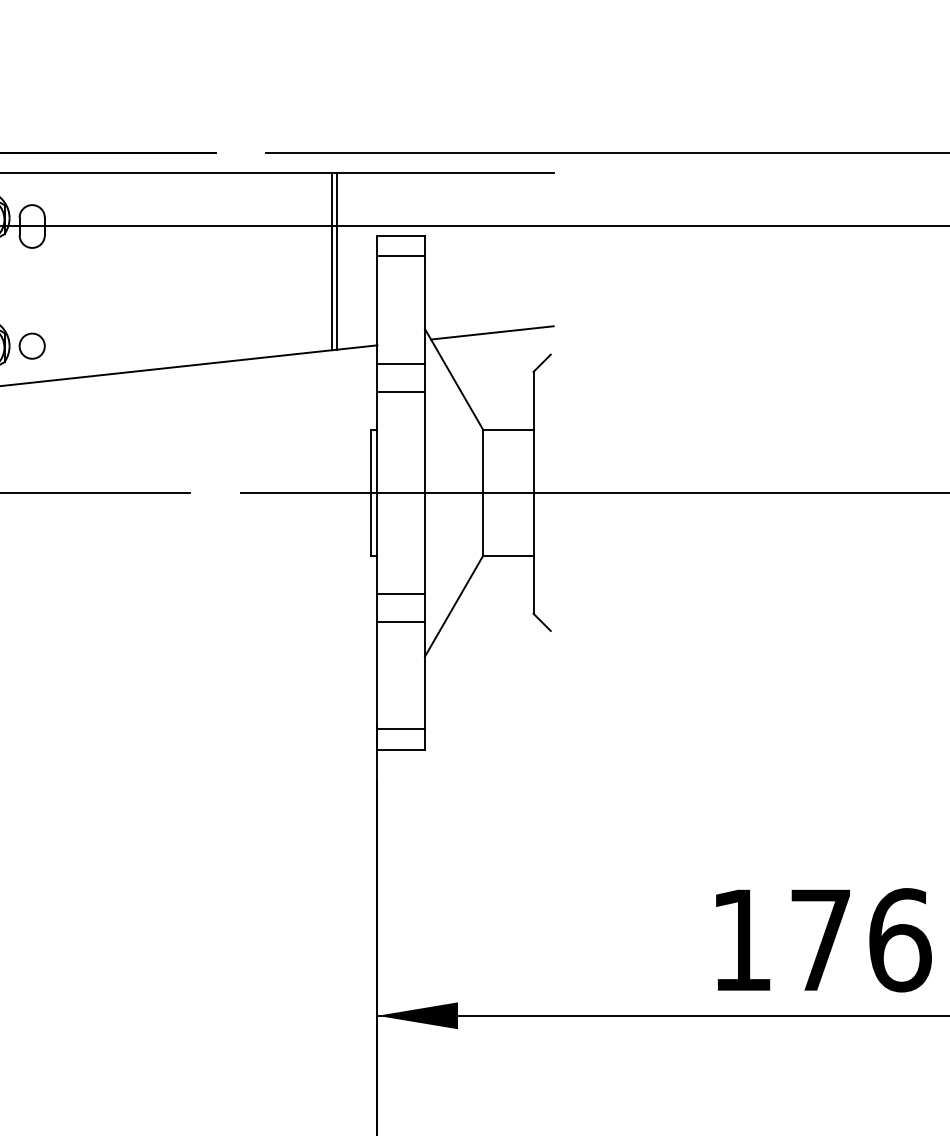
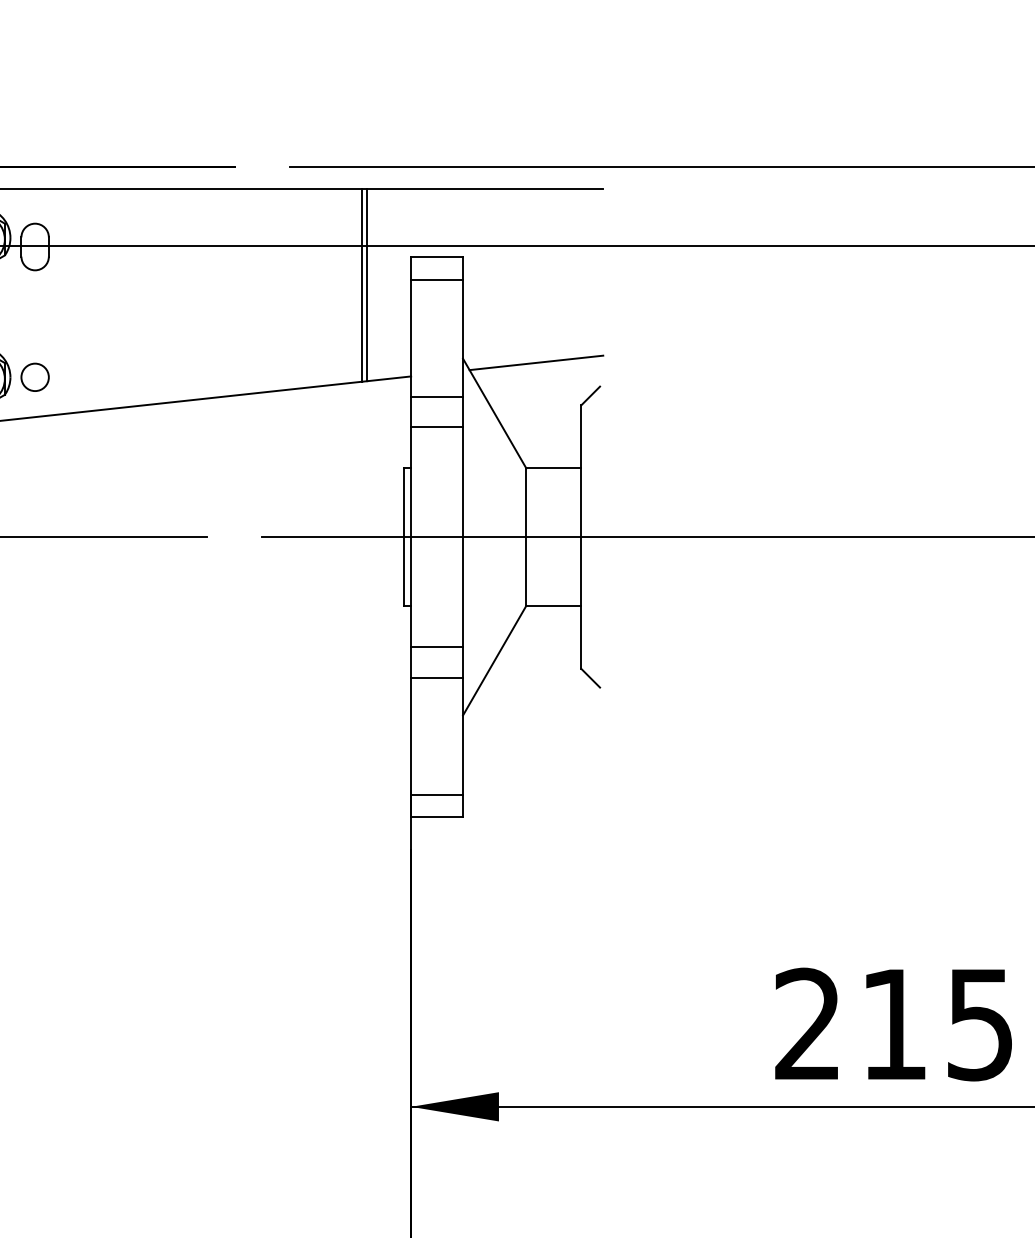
text: (821, 940) -> (894, 1024), 176 -> 215

